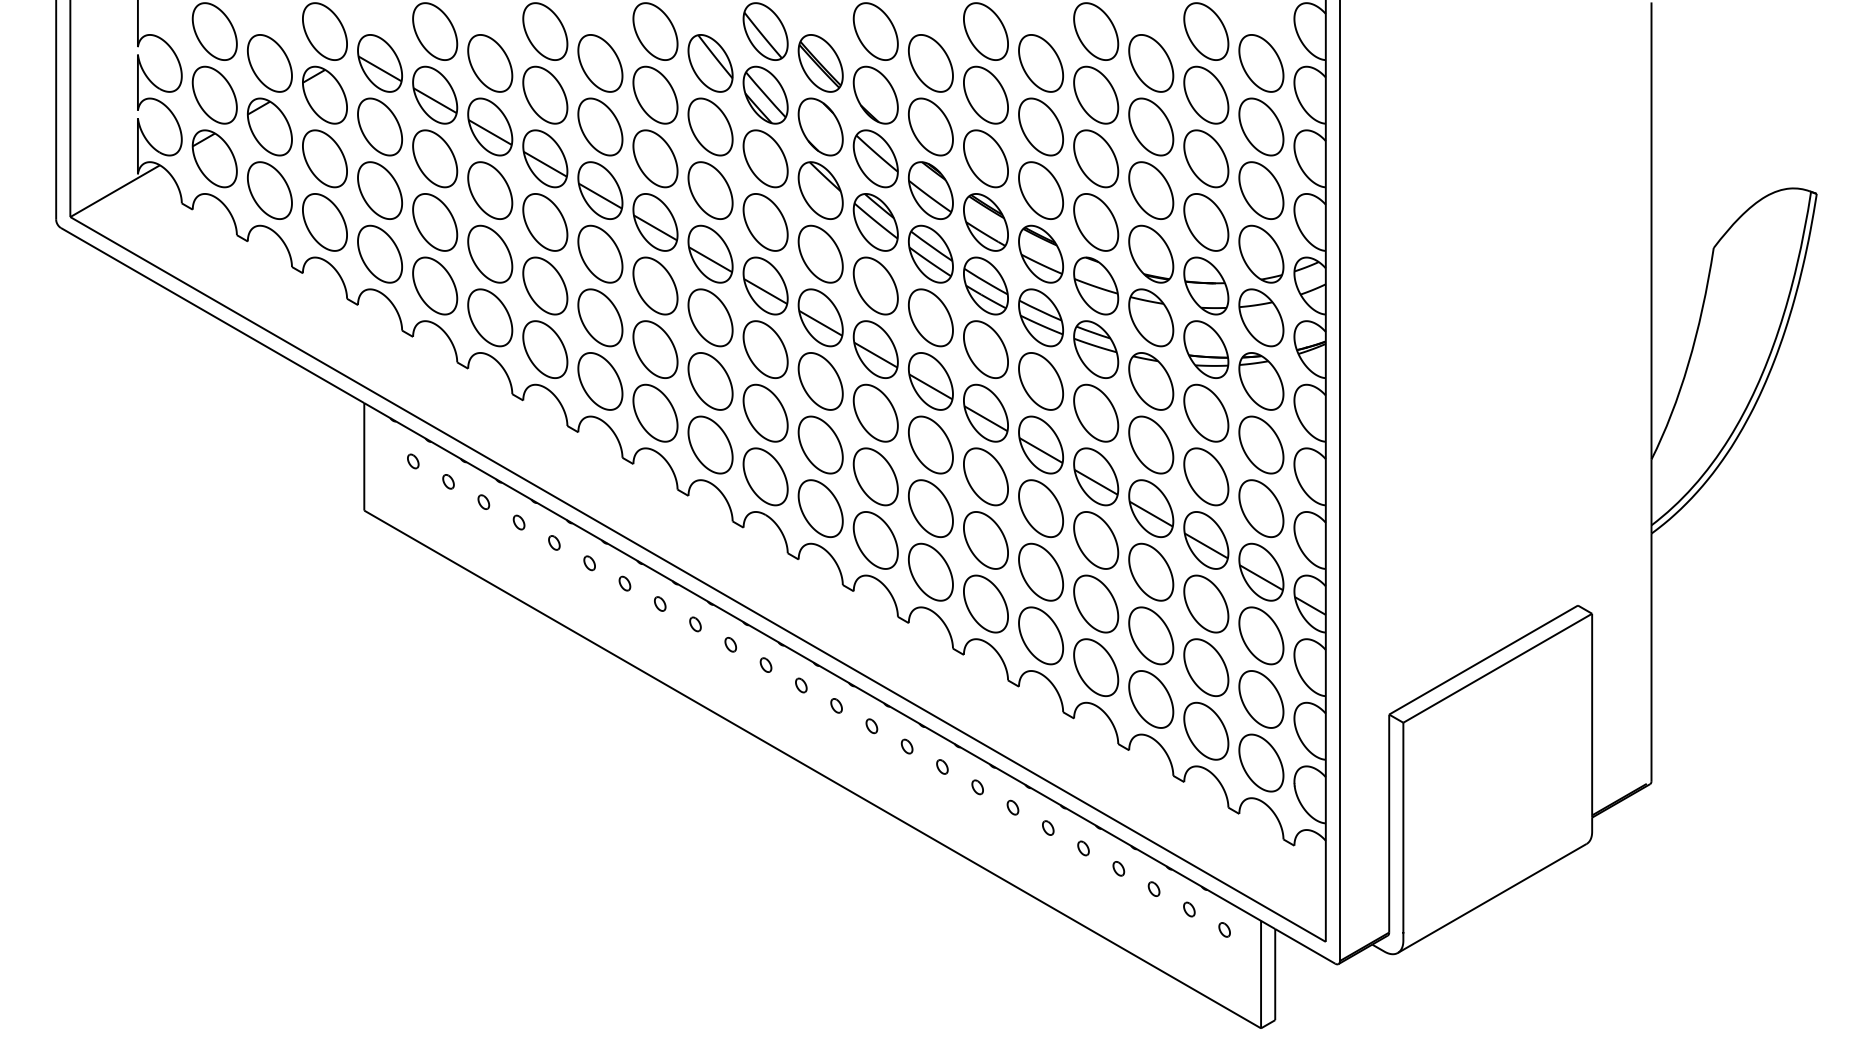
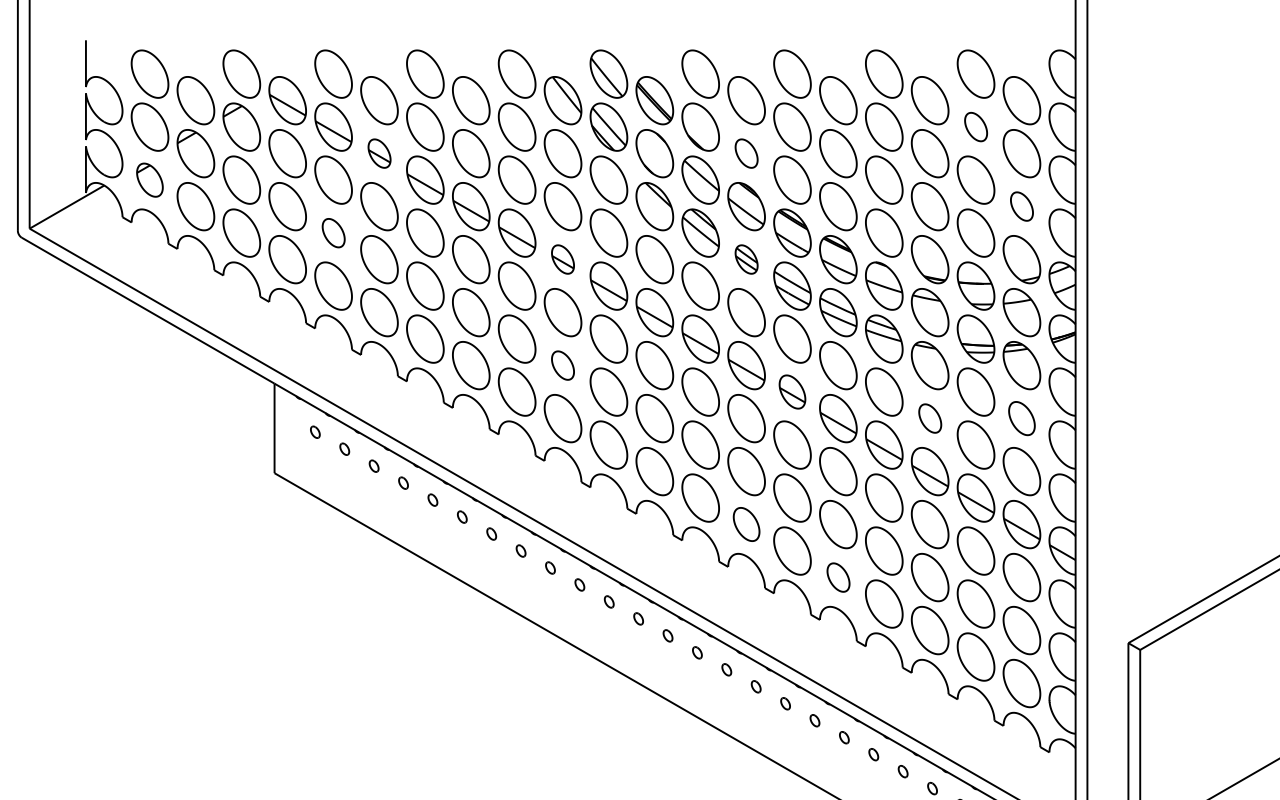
part: (1206, 94) -> (976, 126), size x0.6
part: (490, 126) -> (379, 153), size x0.6
part: (930, 126) -> (746, 153), size x0.6
part: (214, 158) -> (149, 179), size x0.7
part: (1261, 190) -> (1022, 206), size x0.6
part: (435, 222) -> (333, 233), size x0.6
part: (710, 253) -> (562, 259), size x0.6
part: (930, 253) -> (746, 259), size x0.6
part: (710, 381) -> (562, 365), size x0.6
part: (985, 412) -> (792, 391), size x0.7
part: (1151, 444) -> (930, 418), size x0.6
part: (1261, 444) -> (1022, 418), size x0.7
part: (930, 571) -> (746, 523), size x0.7
part: (1041, 635) -> (838, 577), size x0.6

